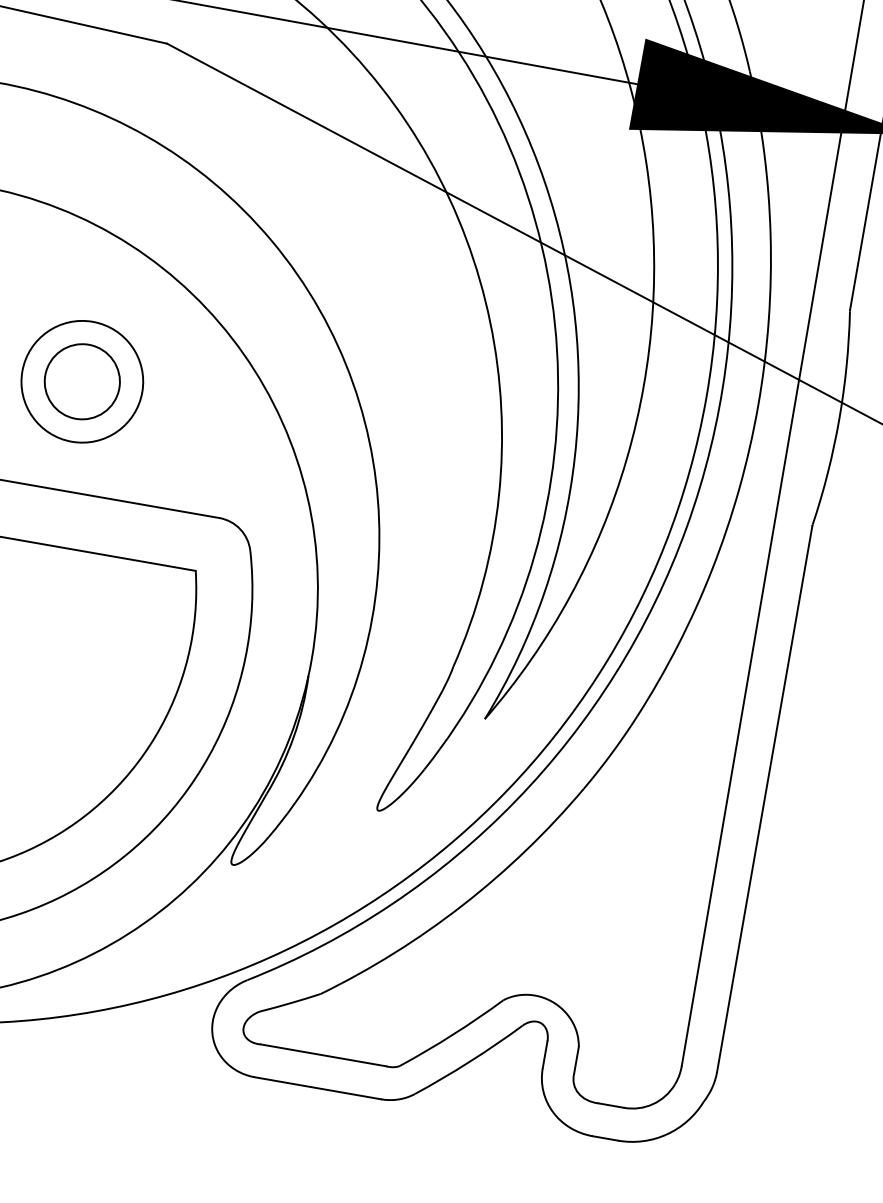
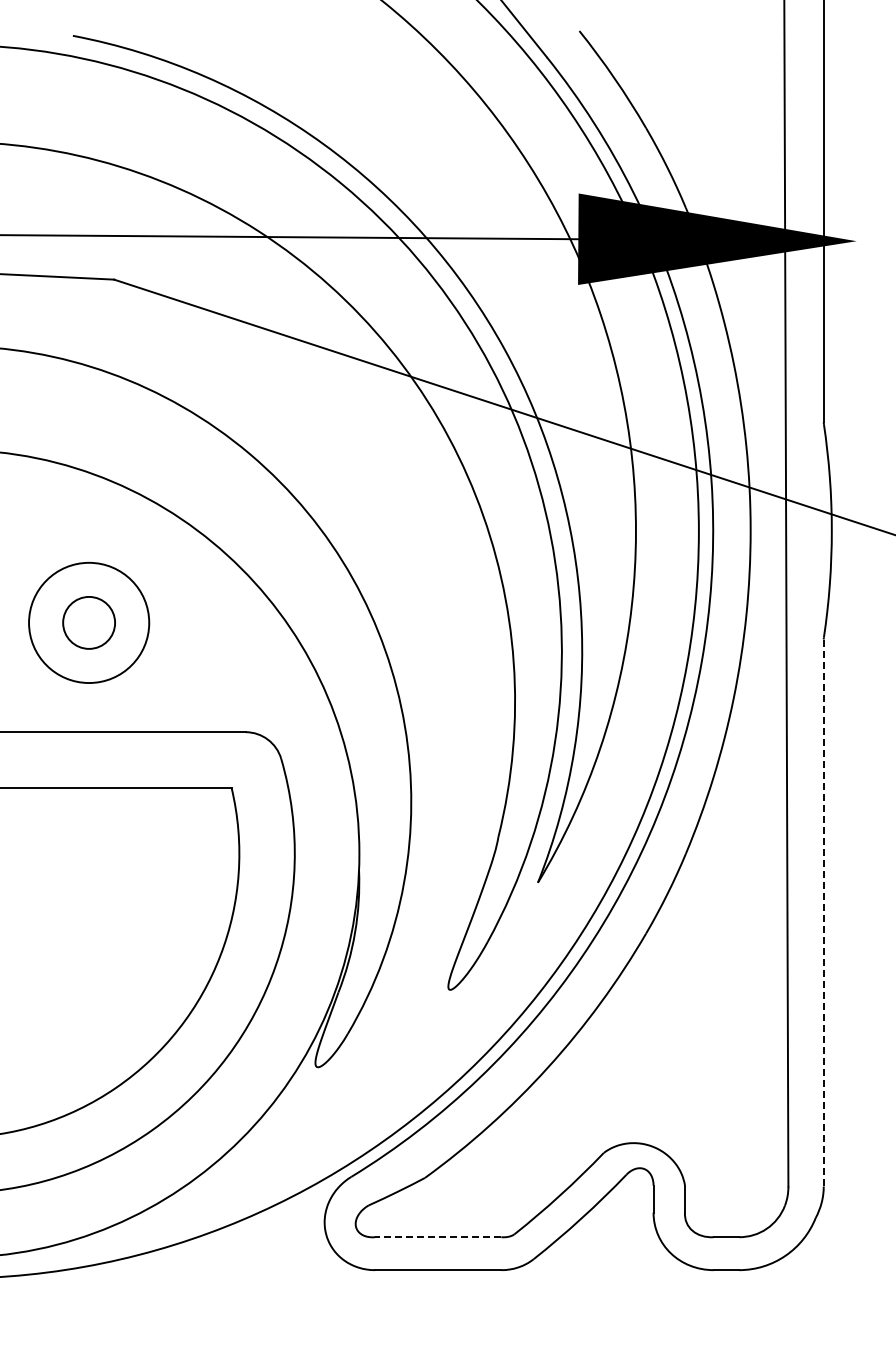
circle: (82, 381) -> (89, 622), size x0.7
line: (764, 798) -> (823, 912), solid -> dashed
line: (322, 1055) -> (437, 1237), solid -> dashed

